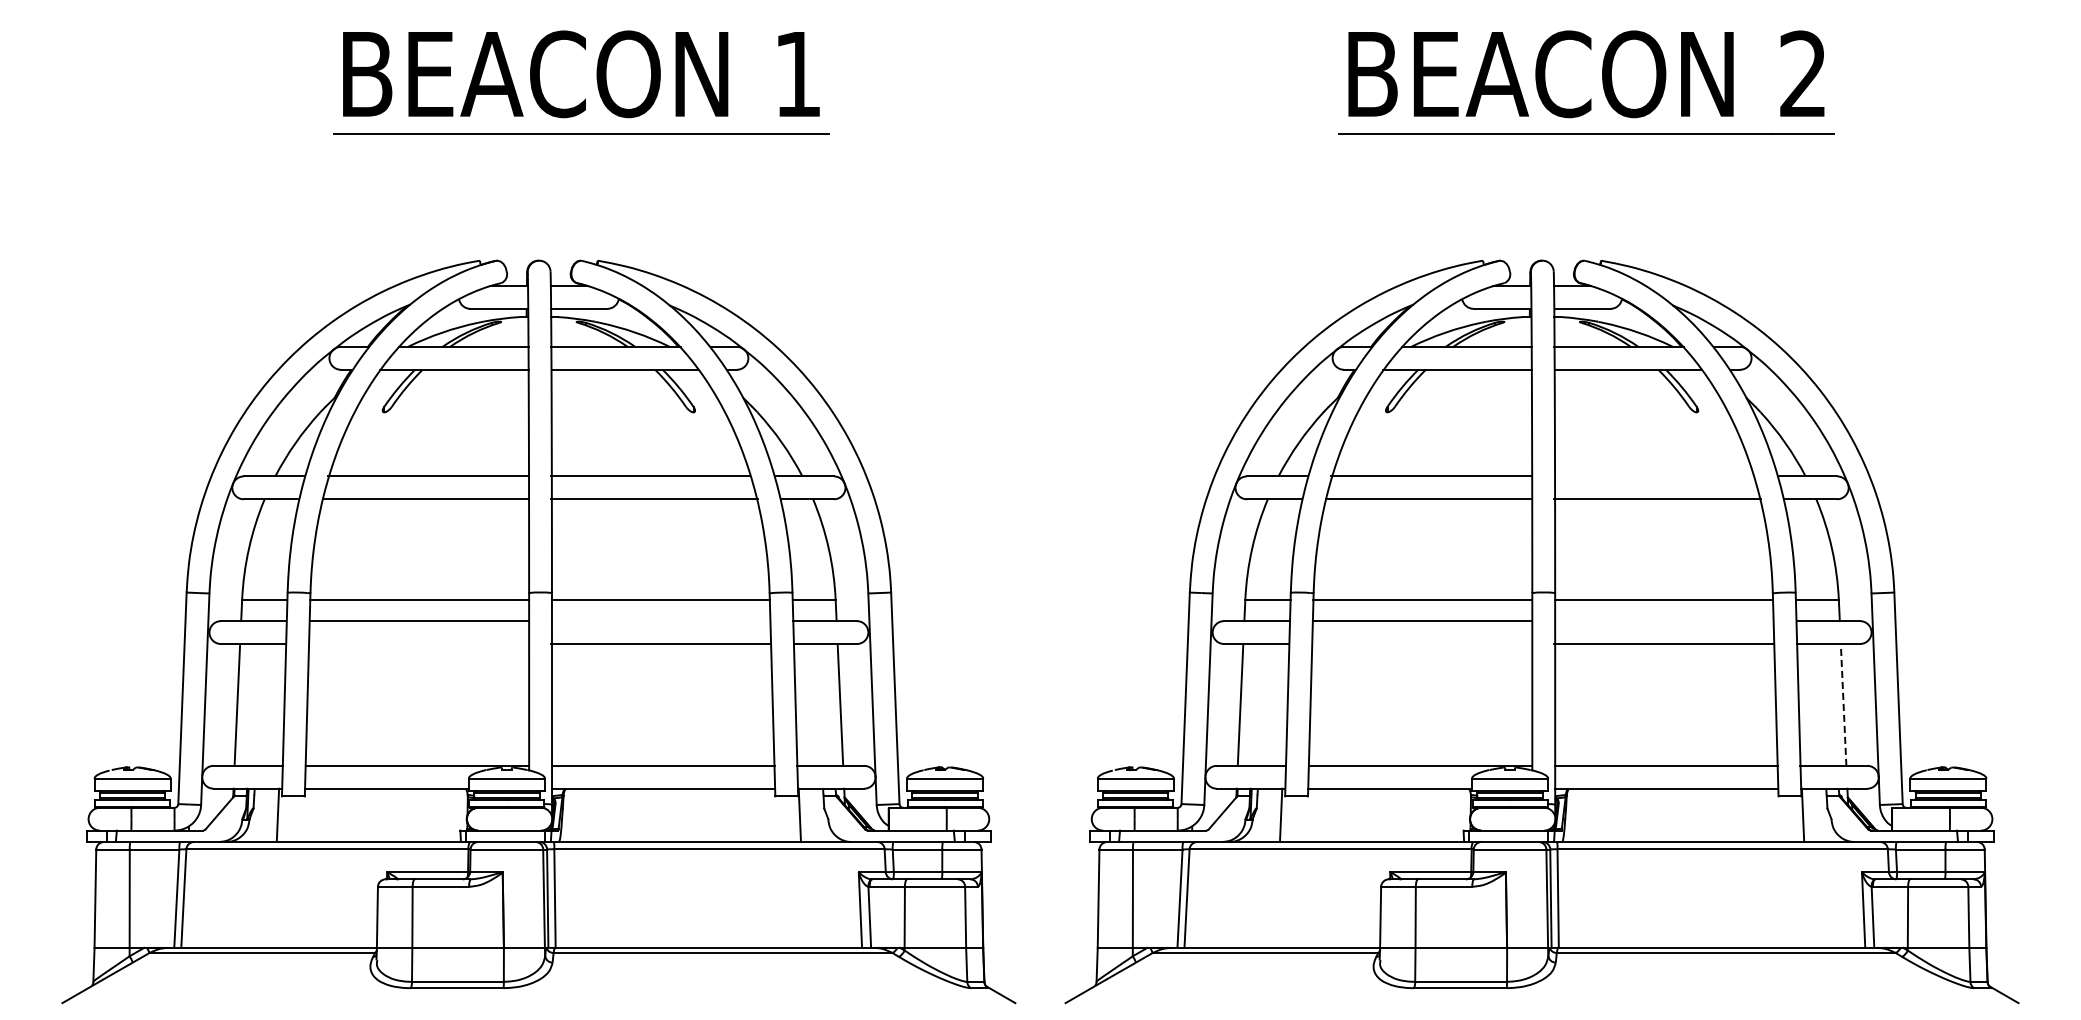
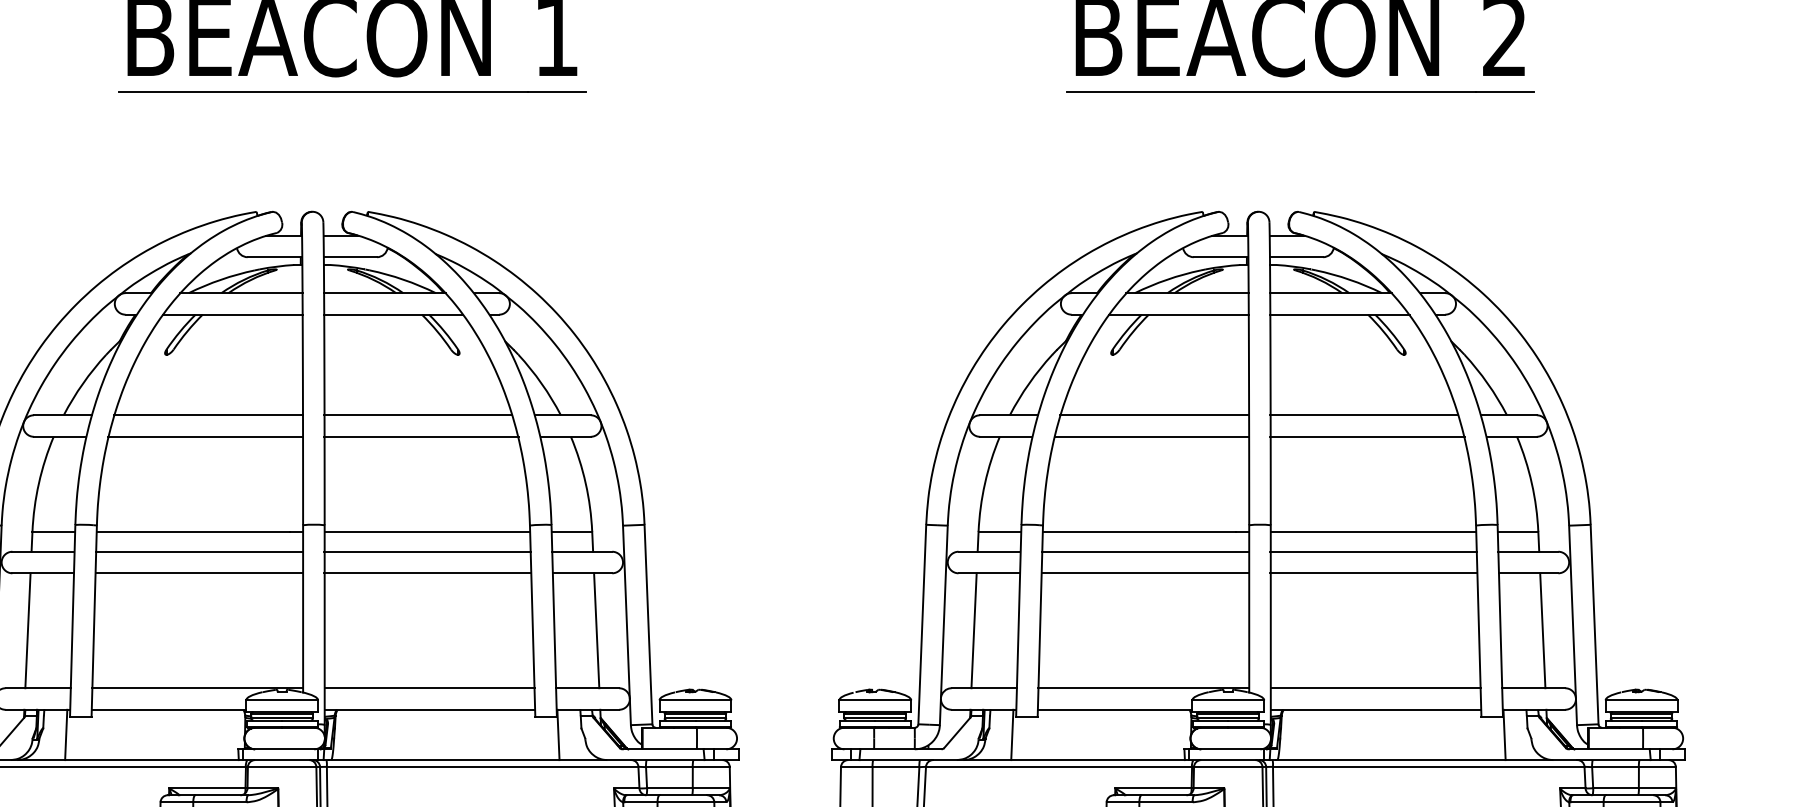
line: (1653, 476) -> (1363, 415), added
line: (660, 621) -> (427, 552), added
line: (1663, 621) -> (1372, 552), added
line: (419, 643) -> (199, 572), added
line: (1422, 643) -> (1145, 572), added
line: (1843, 704) -> (1542, 630), dashed -> solid

